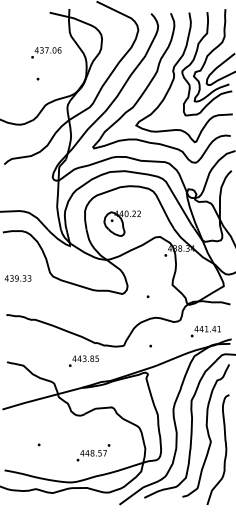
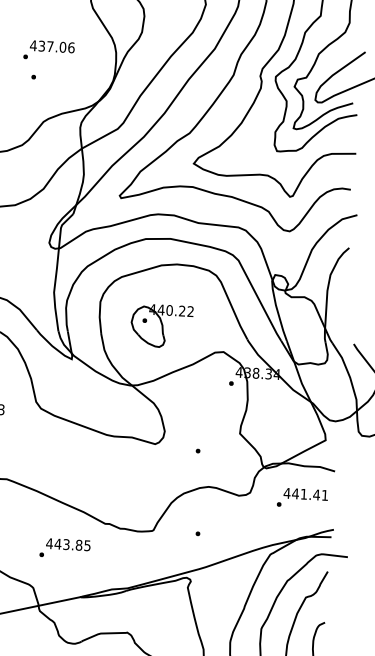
text: (46, 52) -> (49, 50), moved
text: (205, 331) -> (301, 498), moved
text: (83, 360) -> (64, 547), moved

